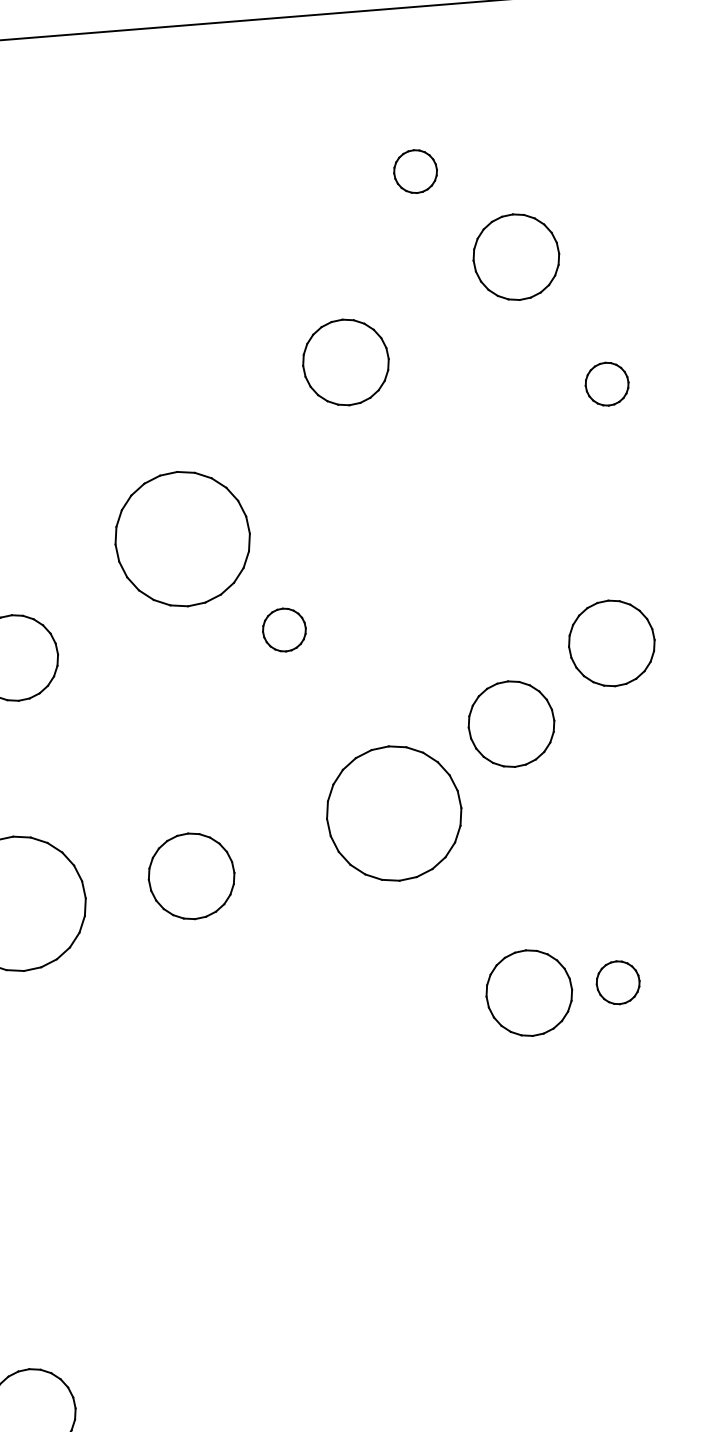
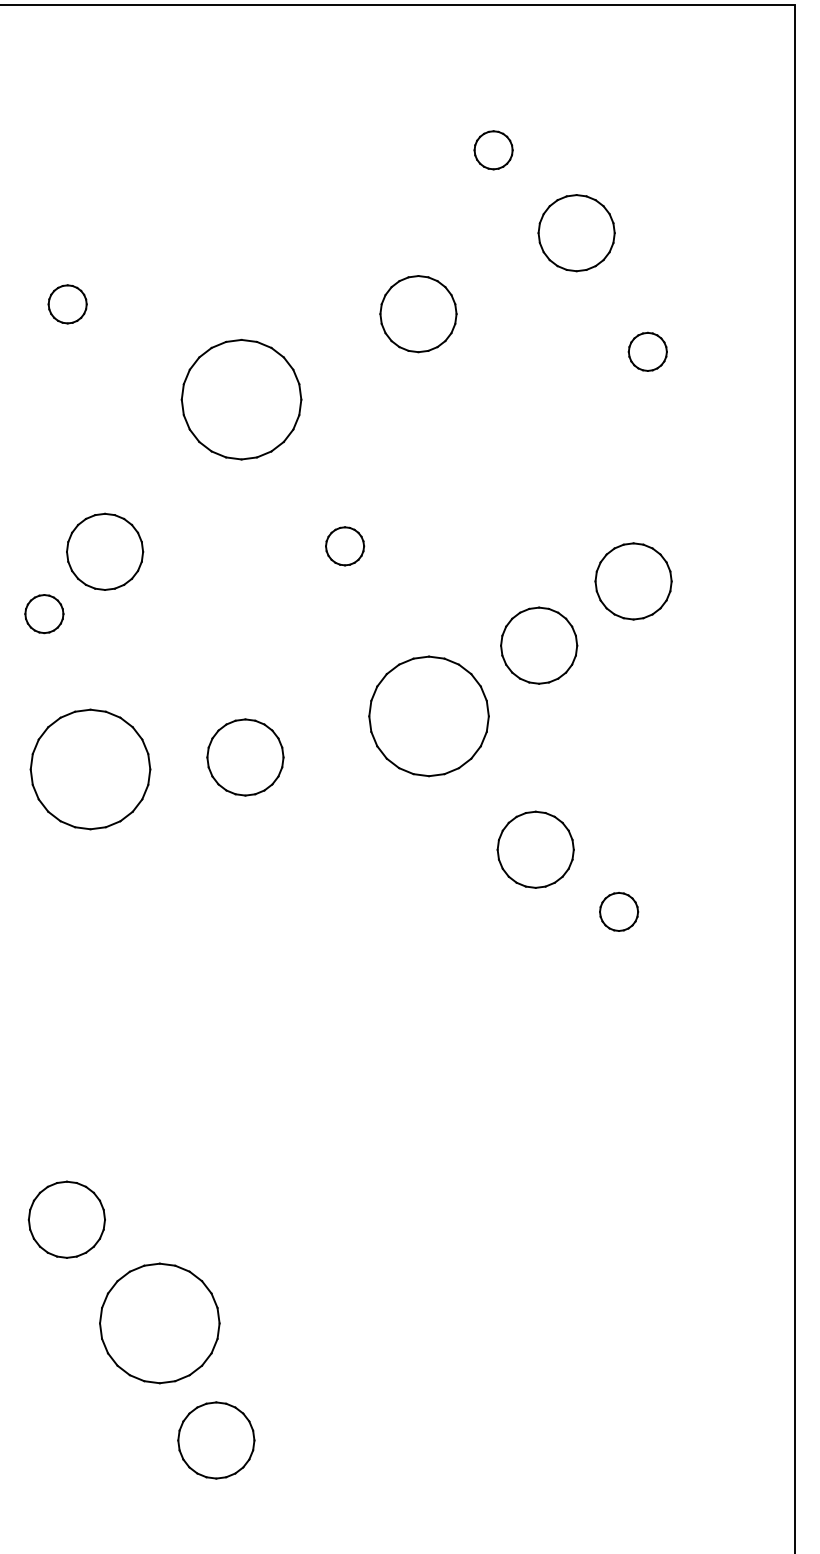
part: (182, 538) -> (241, 399), moved
part: (618, 982) -> (619, 911), moved
part: (529, 992) -> (535, 849), moved

